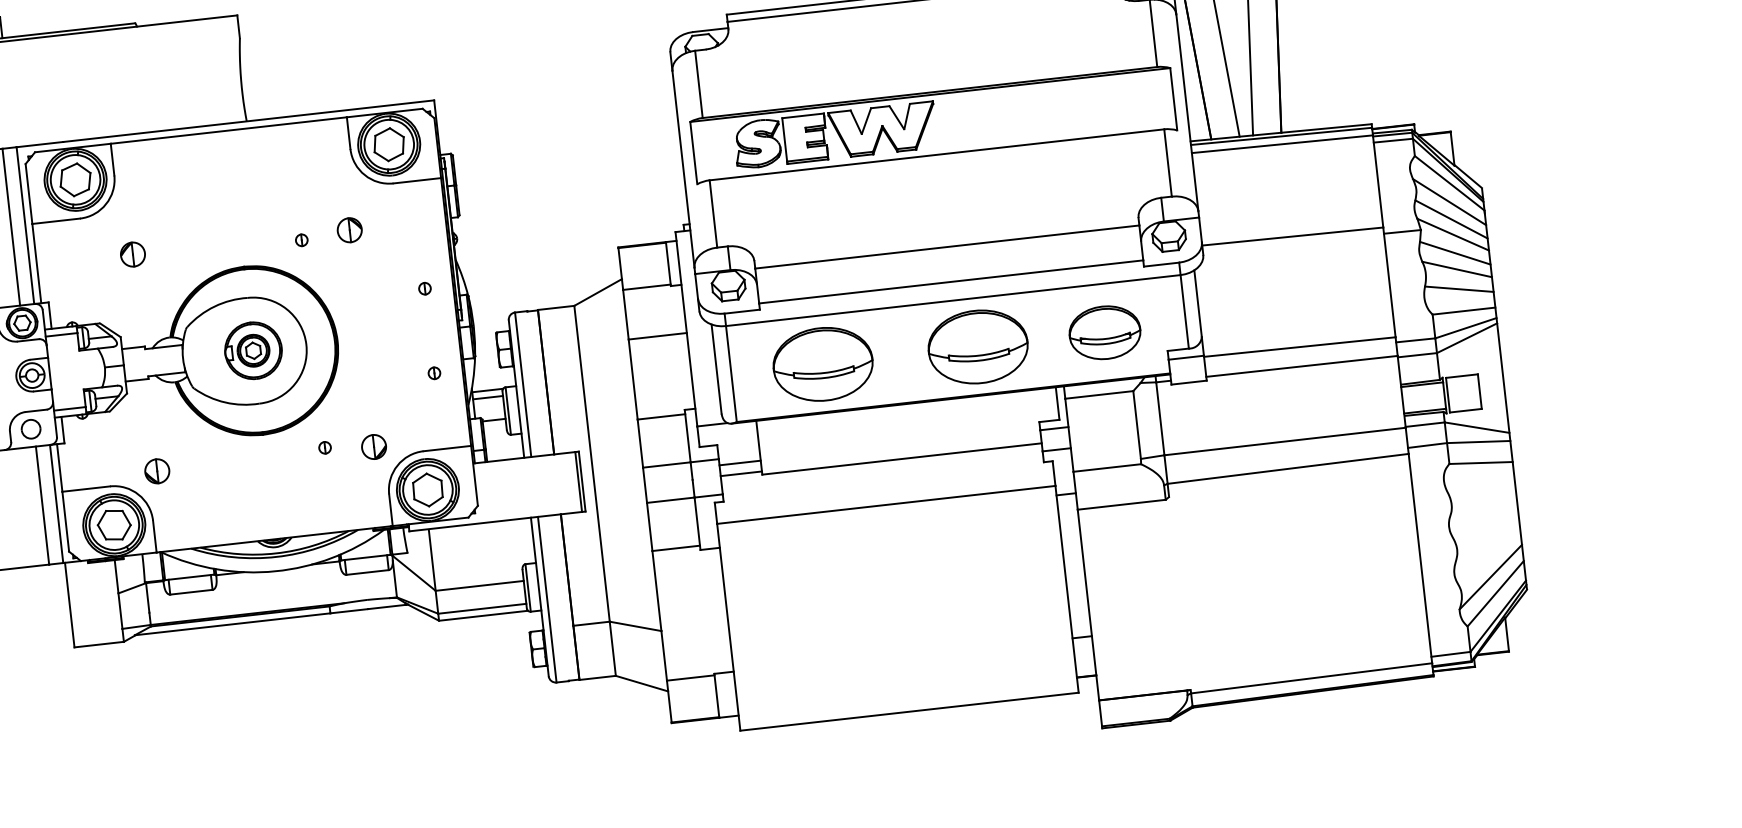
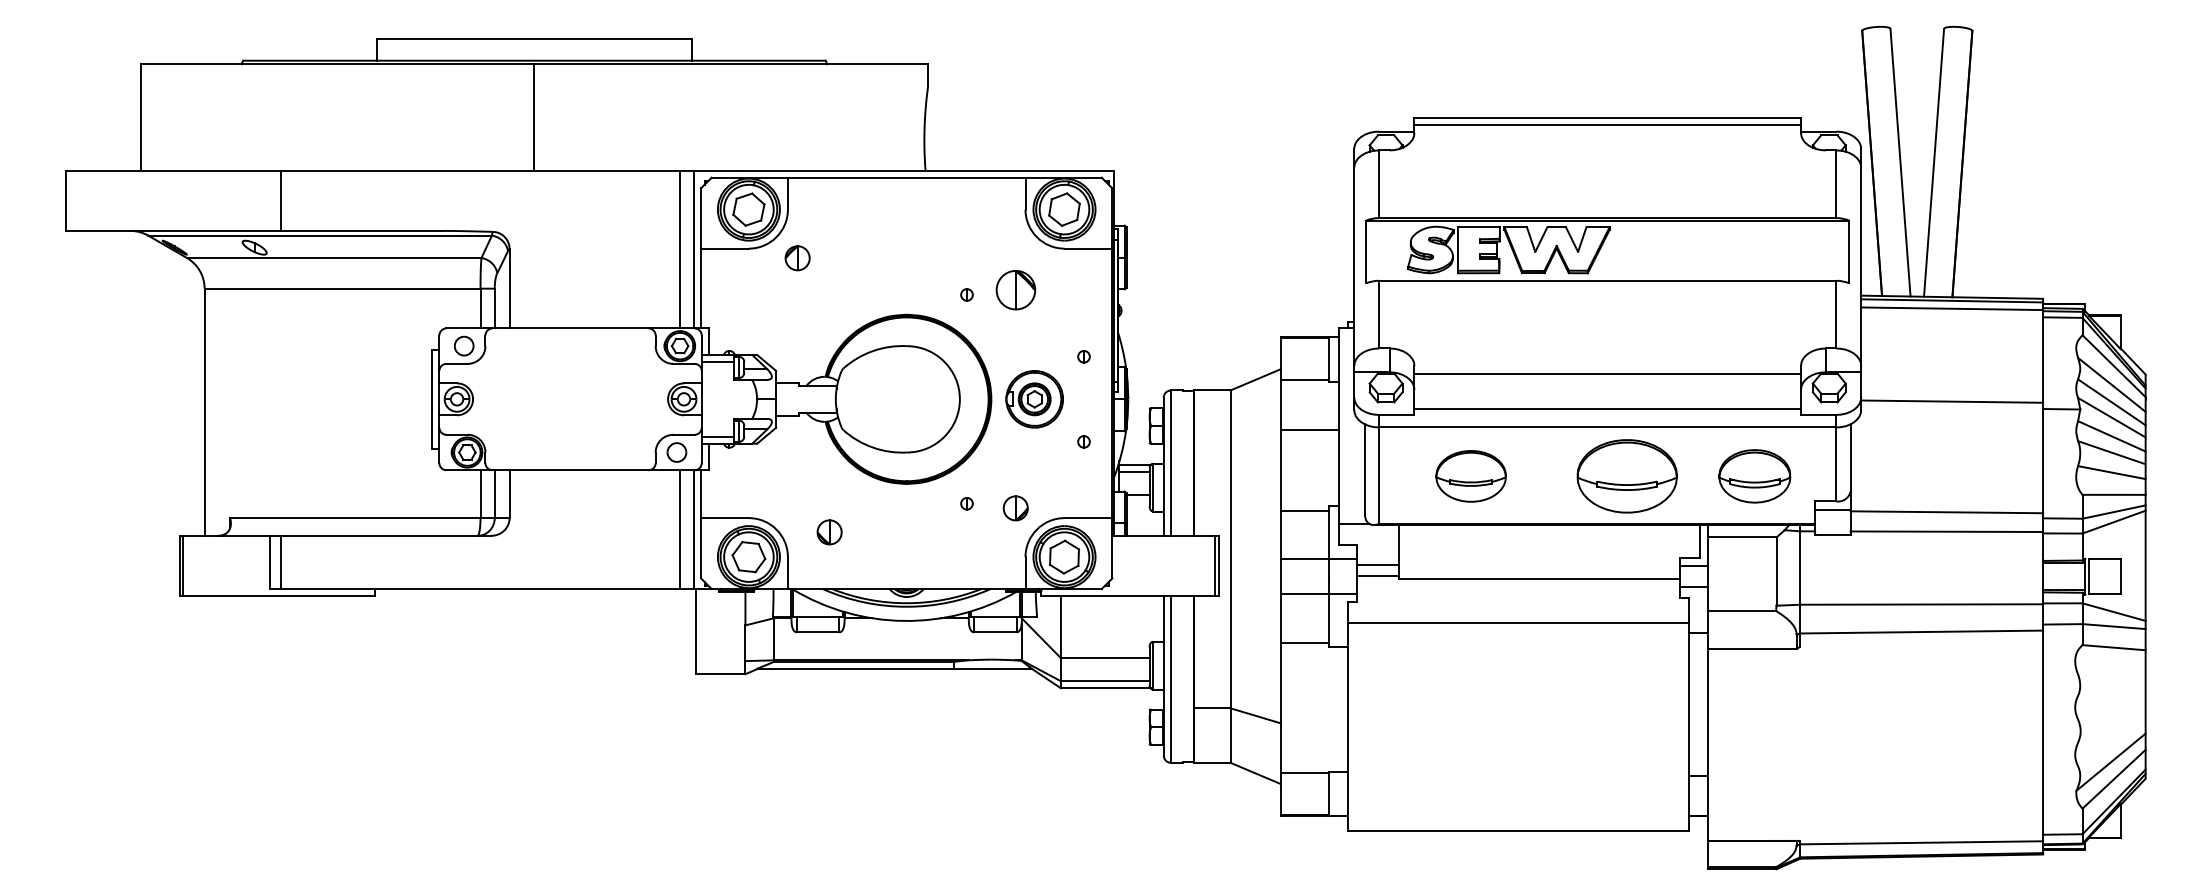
part: (349, 230) -> (1015, 290), size x1.6
part: (132, 254) -> (797, 258), moved
part: (253, 350) -> (1034, 399), moved
part: (822, 364) -> (1470, 476), size x0.7
part: (157, 471) -> (829, 532), moved

